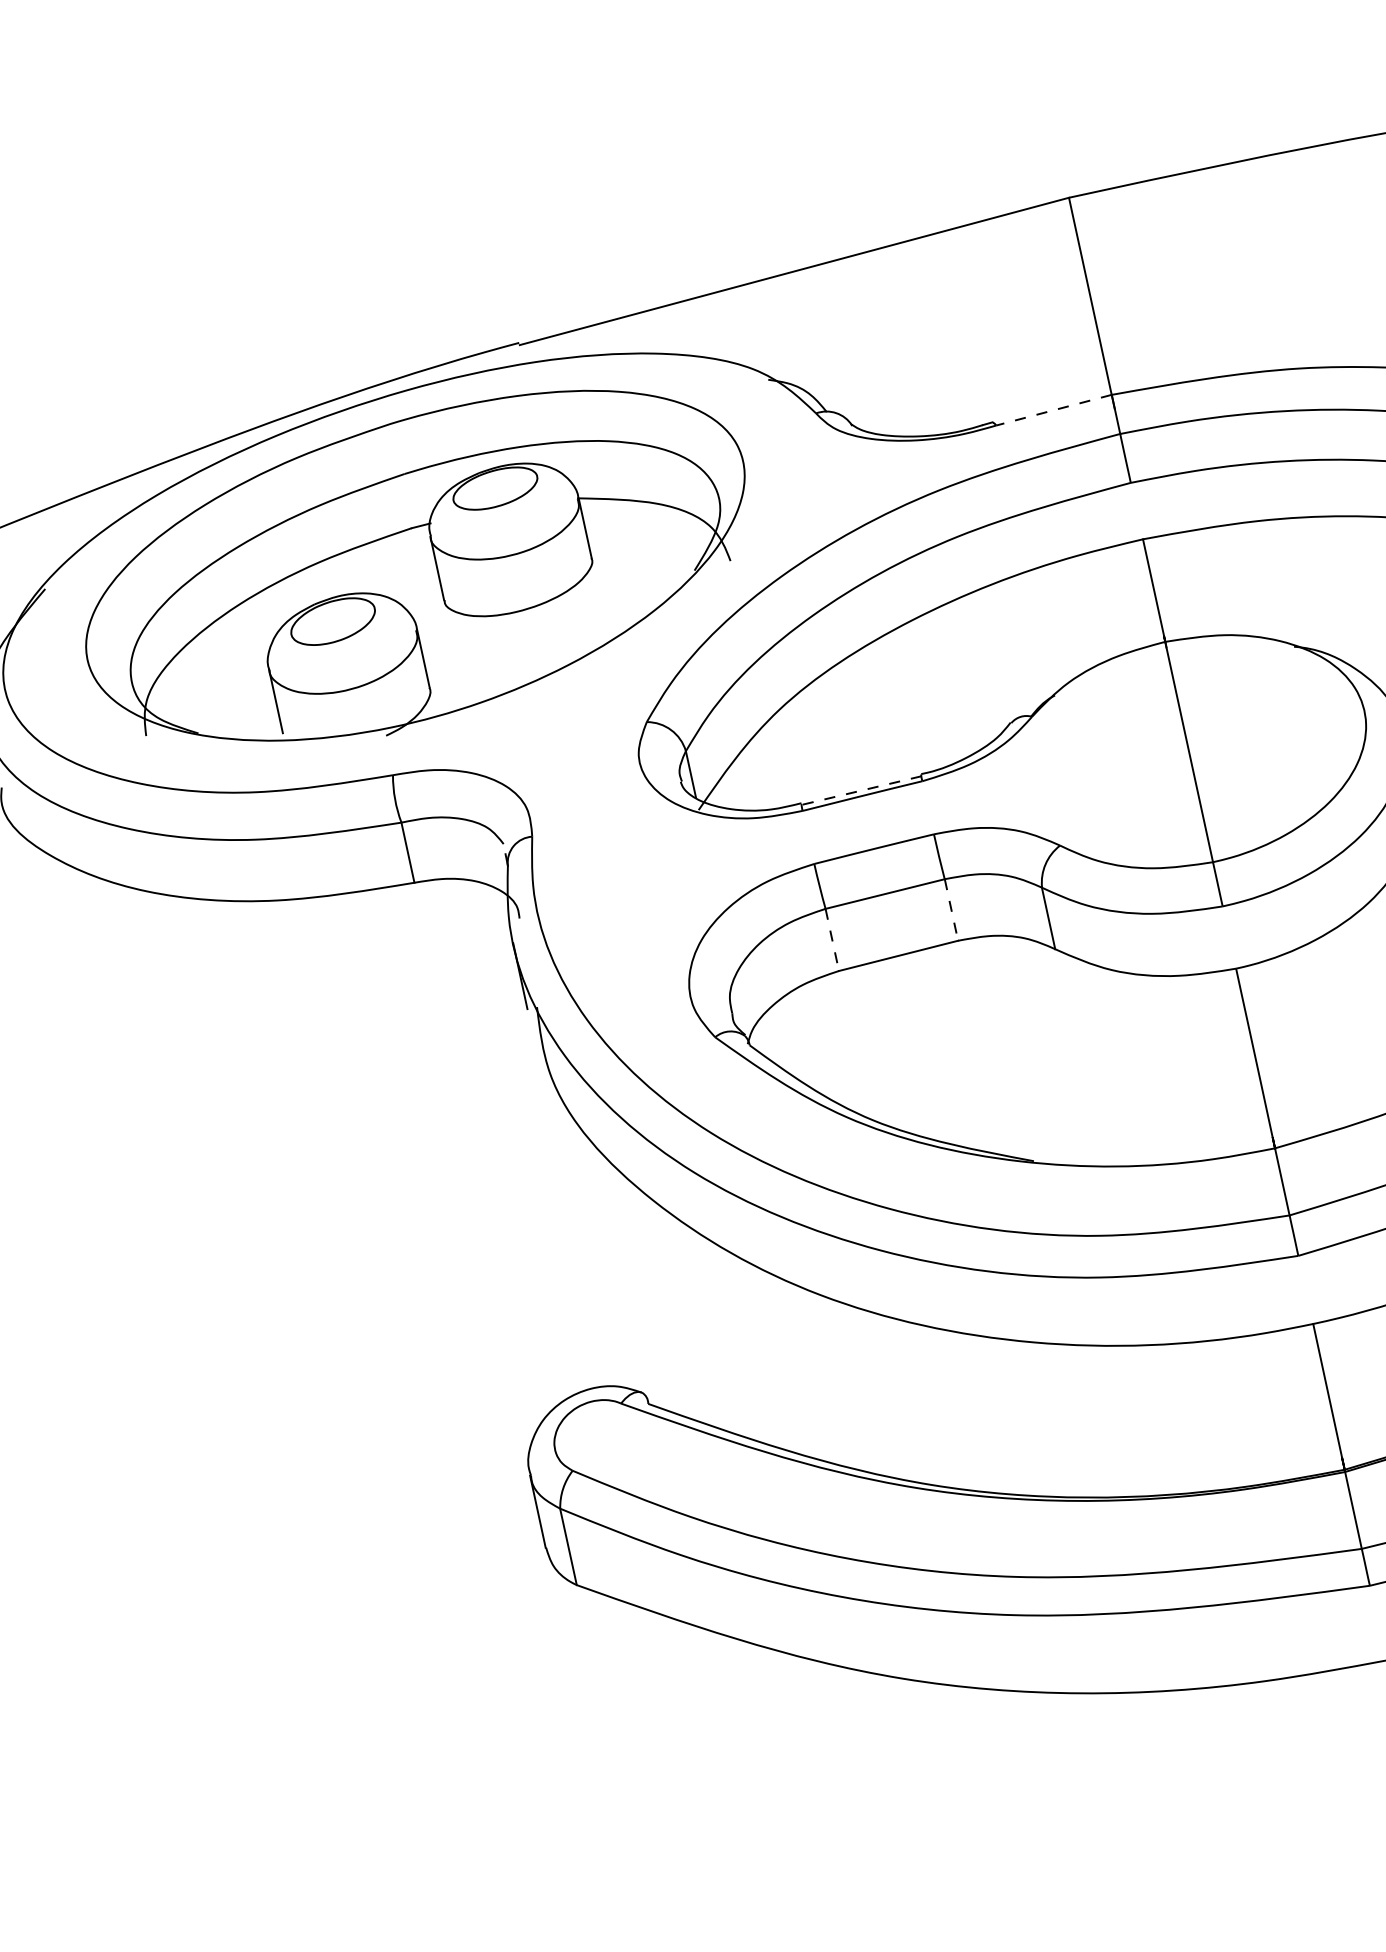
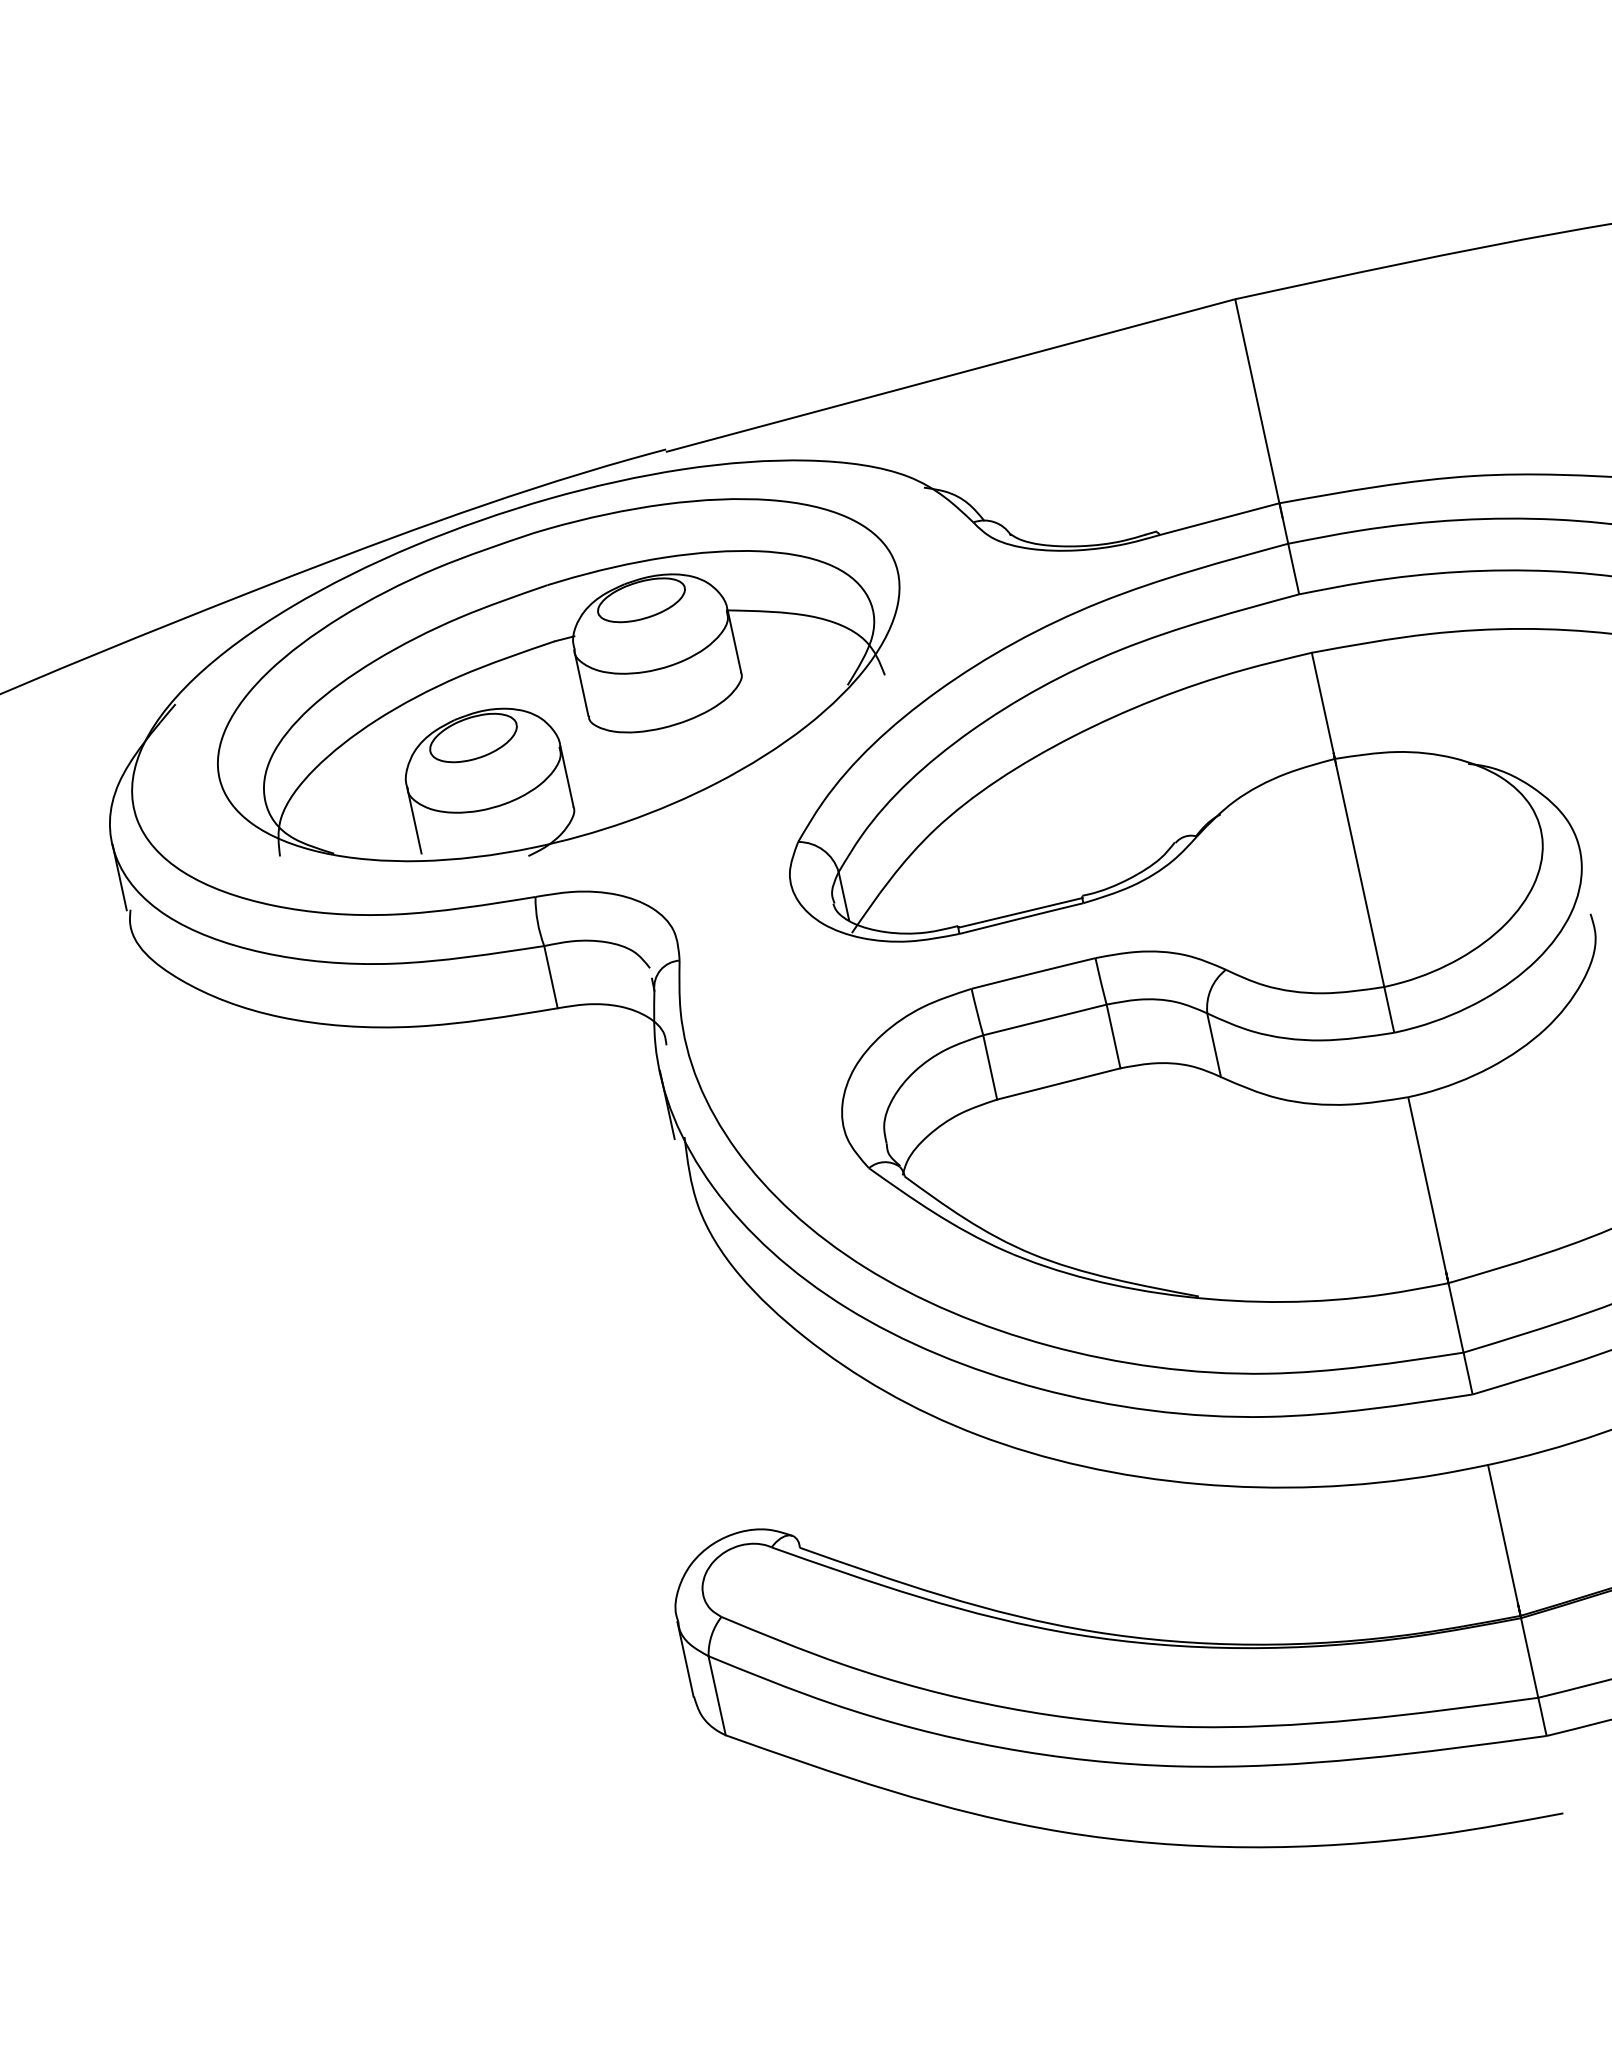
line: (1053, 410) -> (1219, 519), dashed -> solid
line: (861, 790) -> (1020, 912), dashed -> solid
line: (951, 910) -> (1113, 1036), dashed -> solid
line: (832, 939) -> (990, 1067), dashed -> solid

